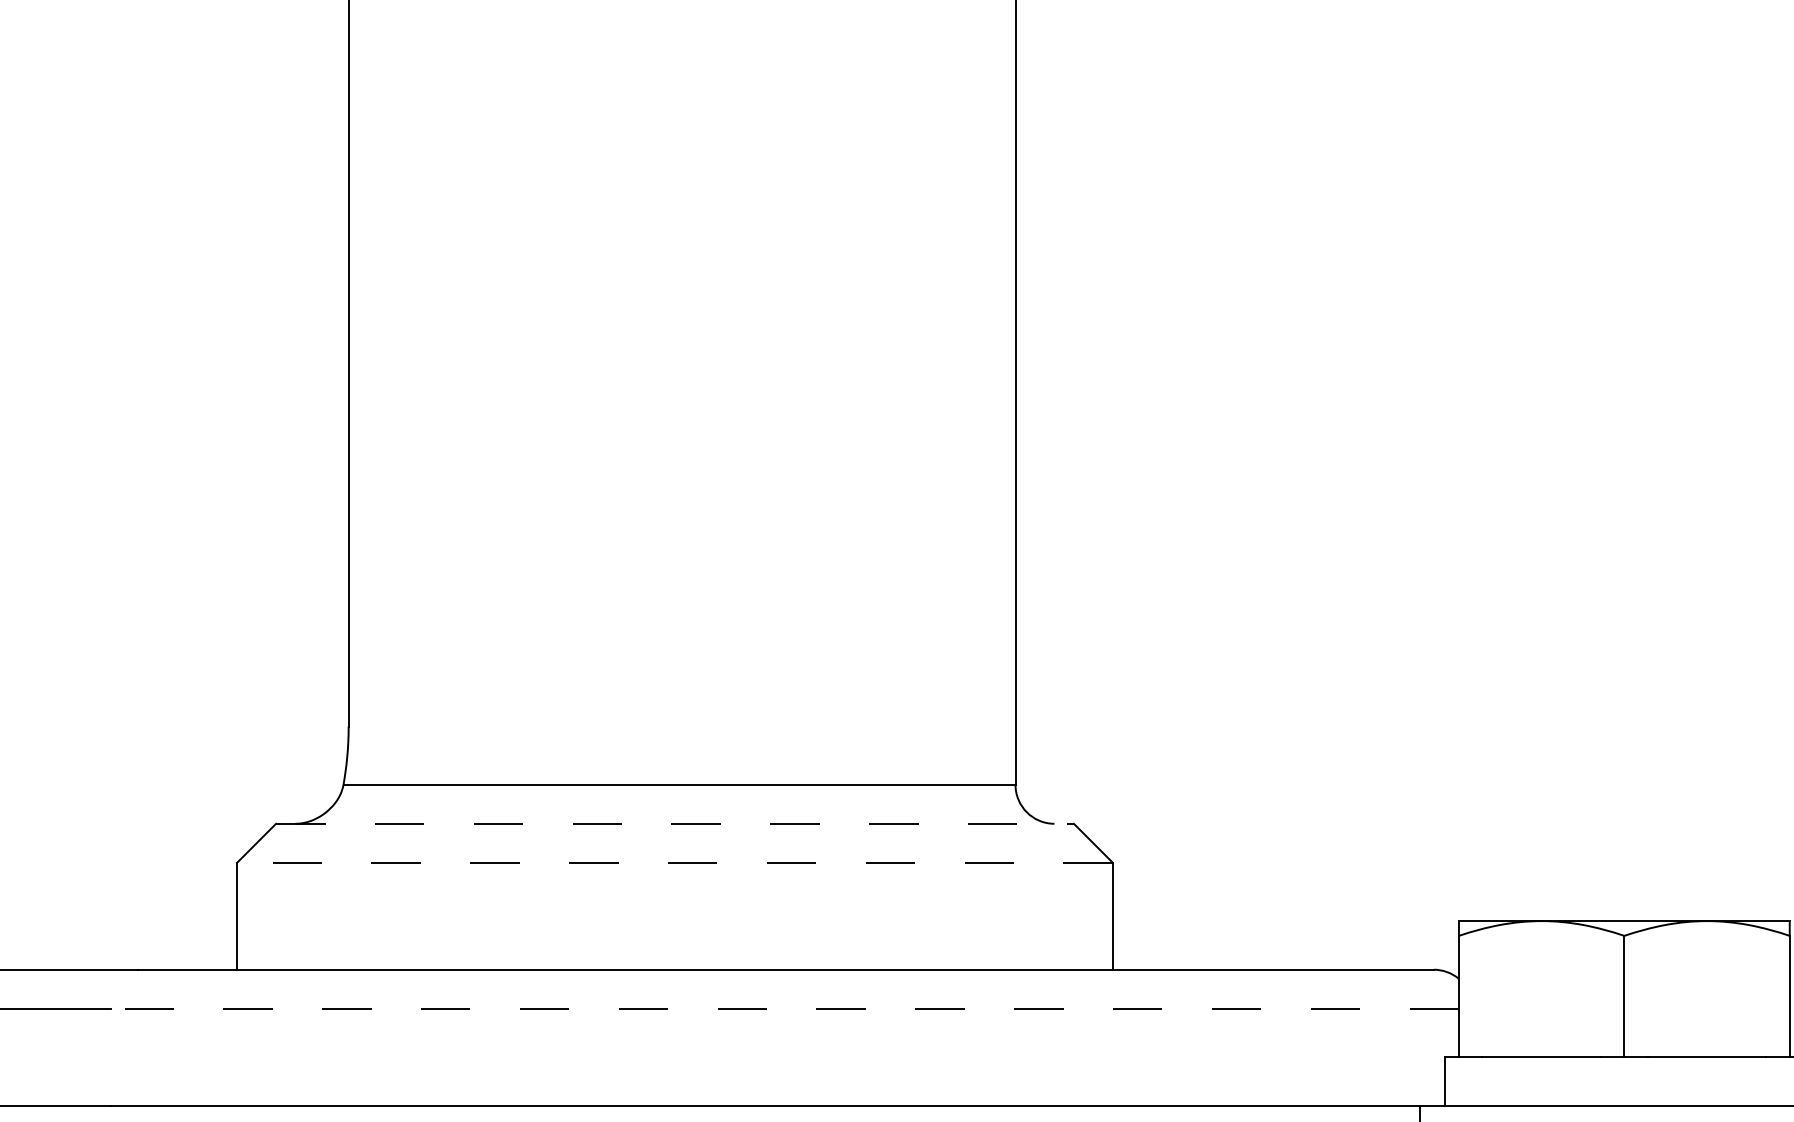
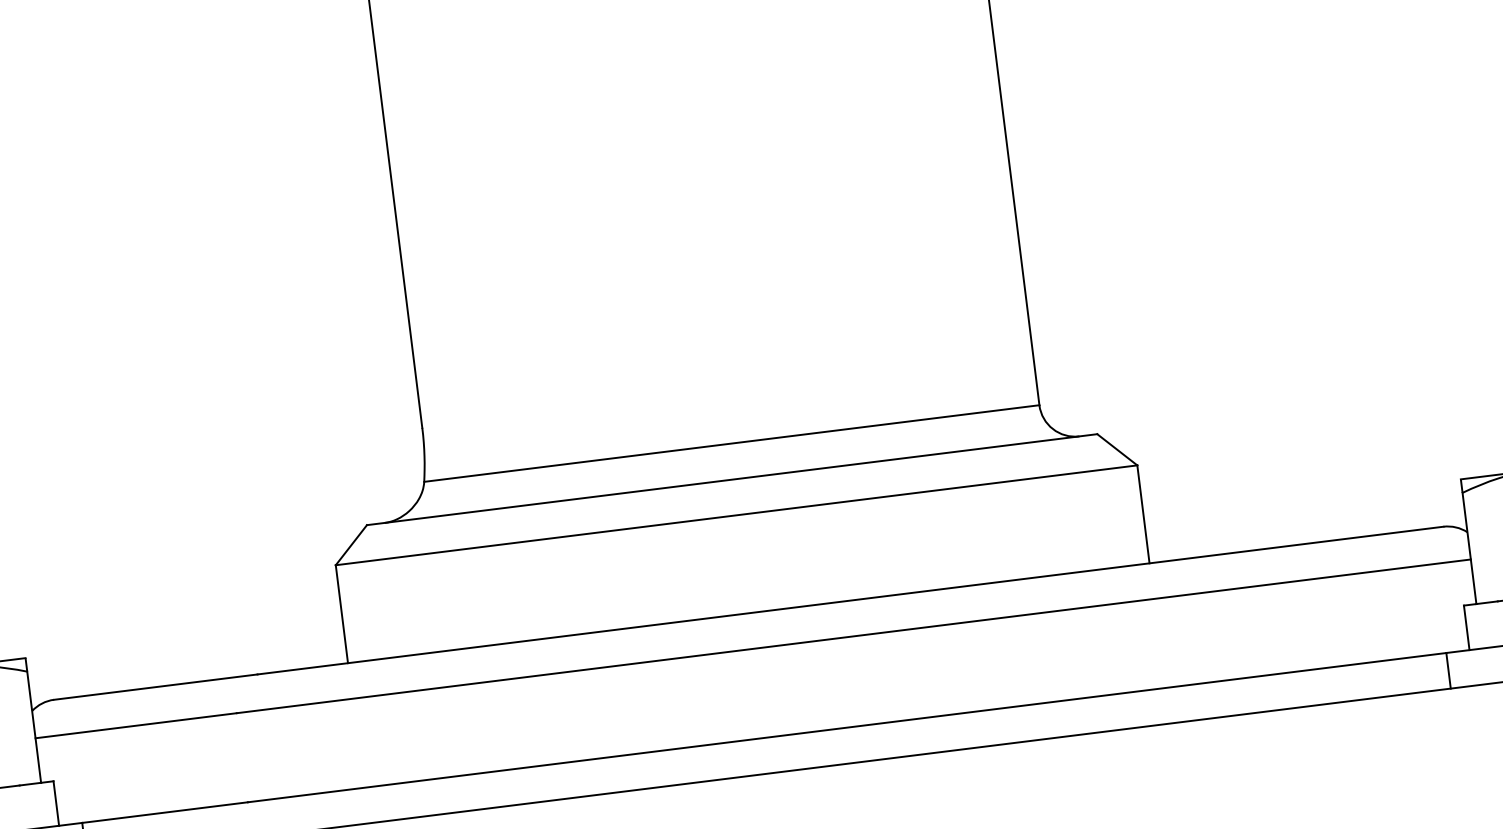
line: (675, 823) -> (732, 479), dashed -> solid
line: (675, 862) -> (737, 515), dashed -> solid
line: (784, 1008) -> (853, 636), dashed -> solid

